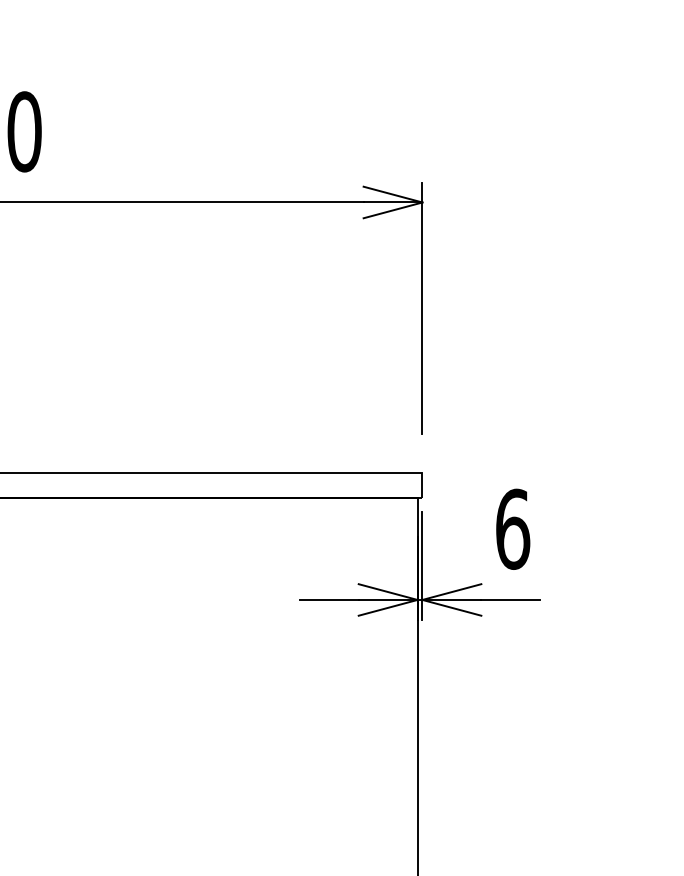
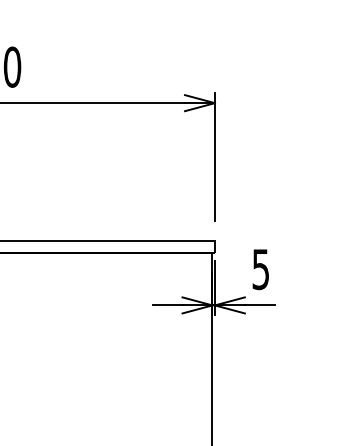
text: (511, 529) -> (260, 269), 6 -> 5

